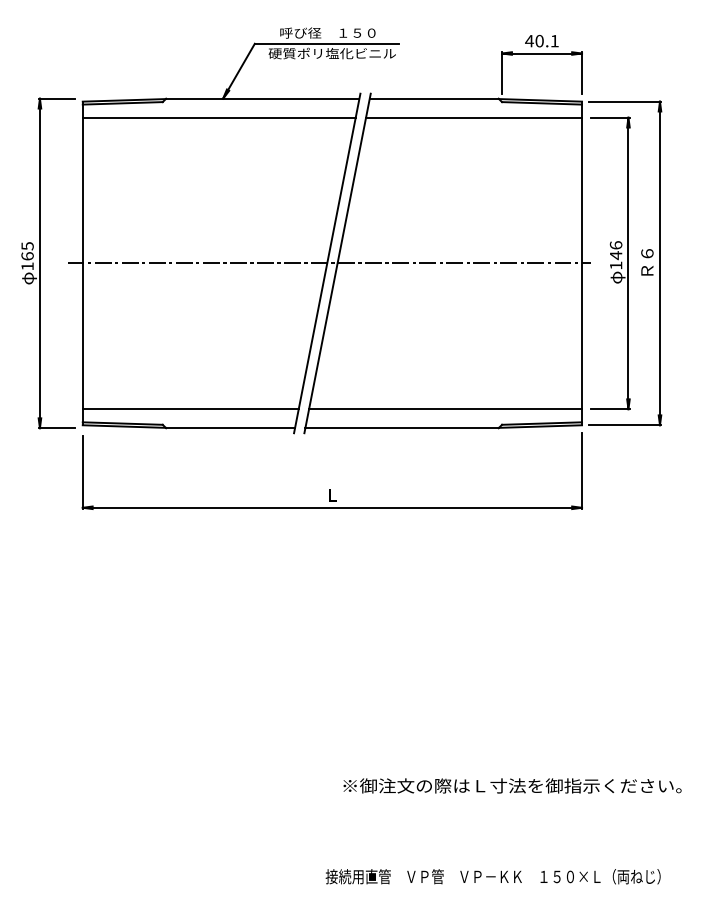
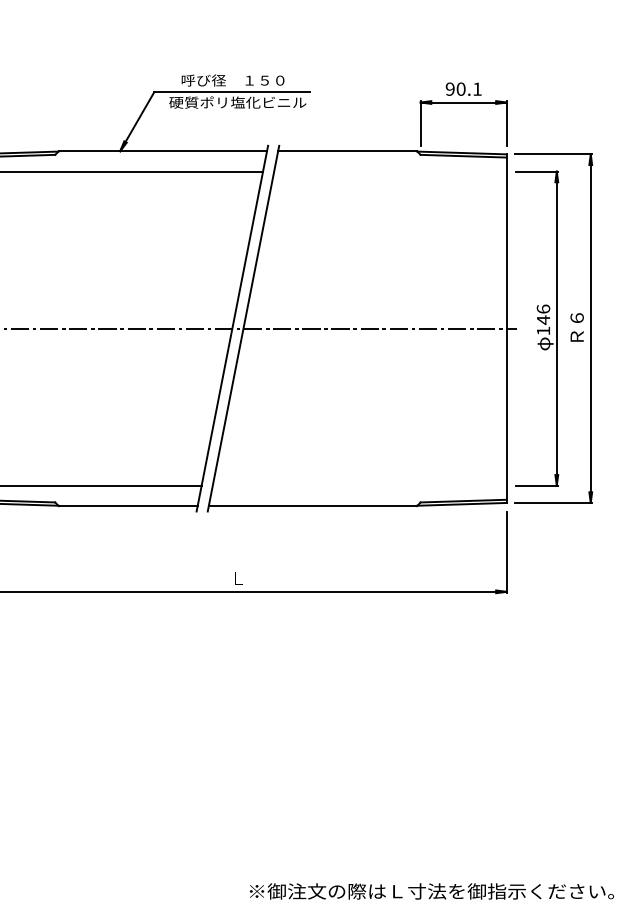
text: (529, 40) -> (450, 88), 40.1 -> 90.1
line: (474, 117) -> (390, 171), removed
line: (445, 409) -> (359, 485), removed

